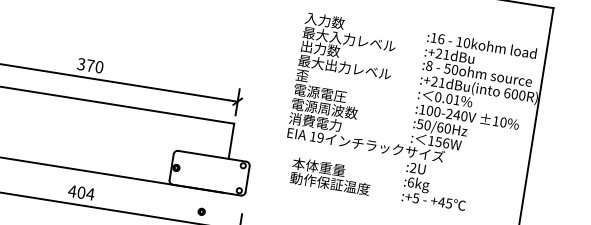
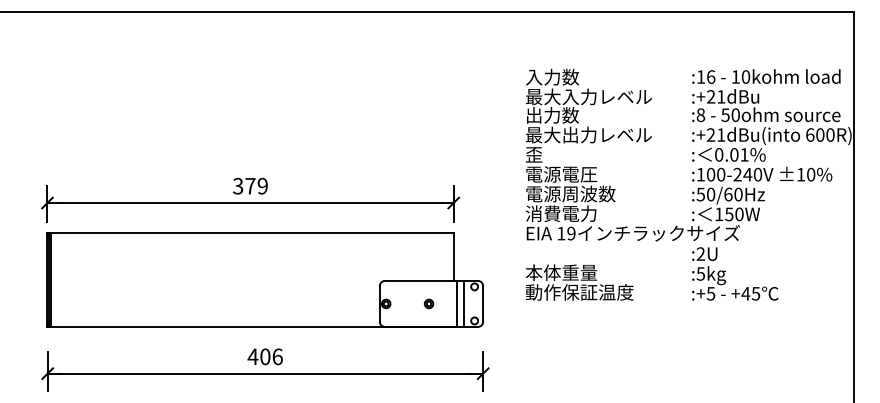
text: (99, 67) -> (262, 186), 370 -> 379
text: (446, 143) -> (739, 214), 156W -> 150W
line: (228, 175) -> (457, 303), added
line: (233, 176) -> (463, 303), added
text: (331, 176) -> (579, 282), moved
text: (410, 182) -> (700, 273), :6kg -> :5kg
text: (90, 193) -> (277, 356), 404 -> 406
part: (201, 211) -> (428, 303), moved

